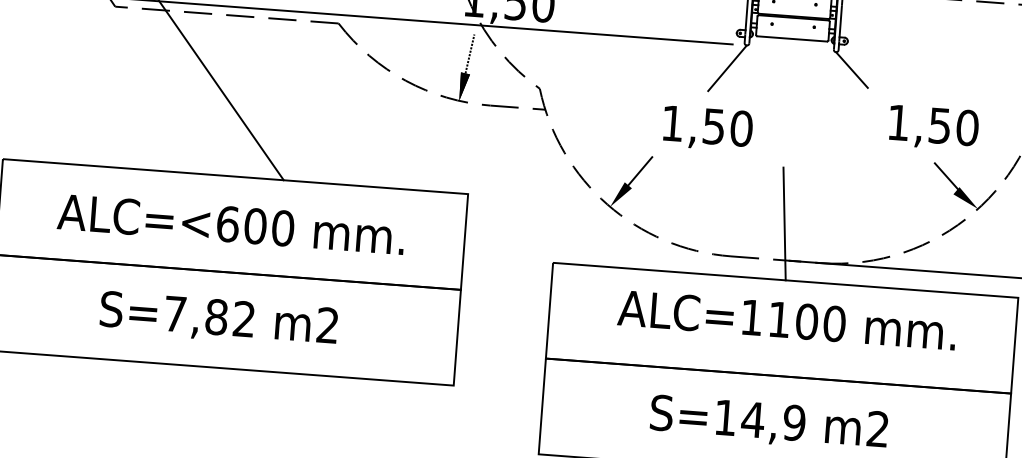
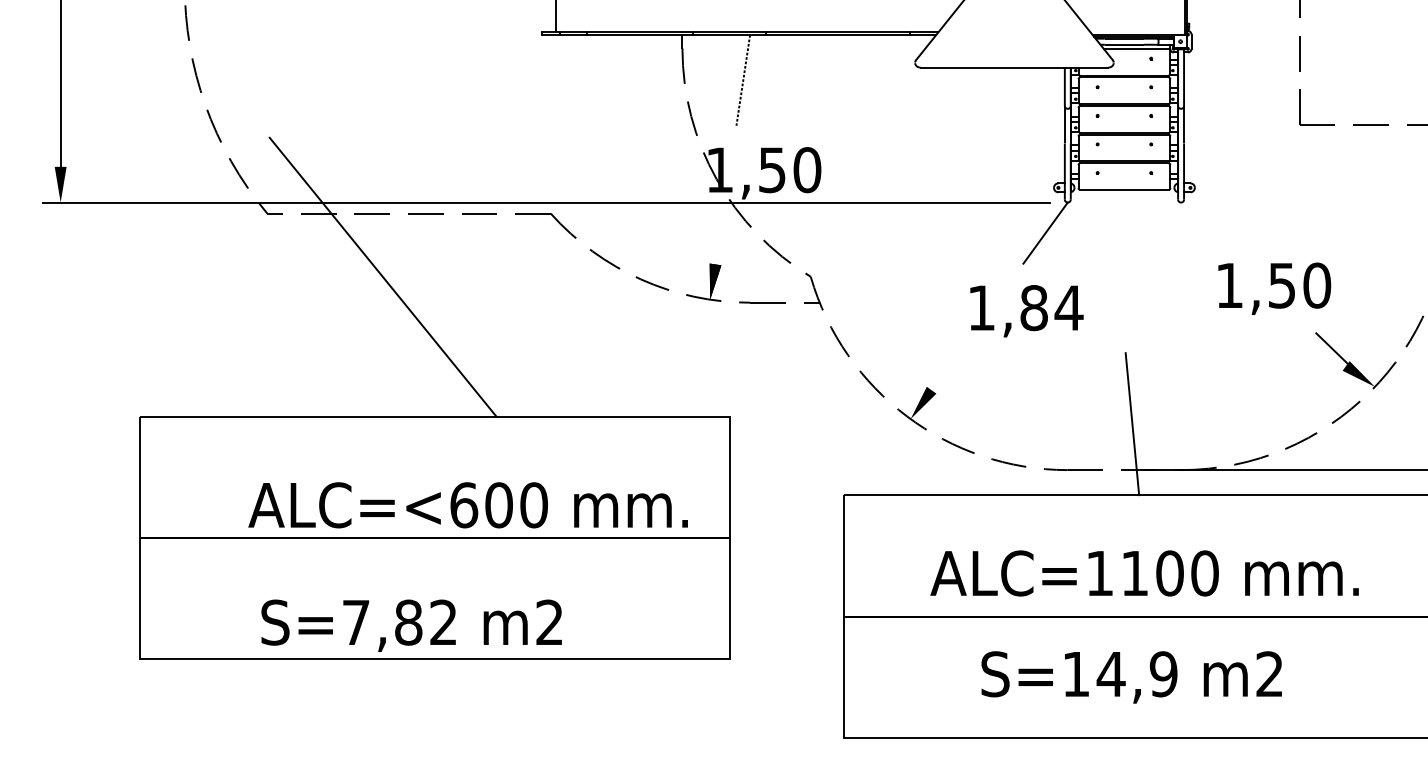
line: (470, 53) -> (719, 239), removed
line: (851, 69) -> (1202, 223), removed
text: (933, 127) -> (1274, 288), moved
text: (727, 128) -> (1051, 308), 1,50 -> 1,84
line: (640, 171) -> (945, 371), removed
text: (230, 224) -> (467, 505), moved
text: (218, 319) -> (411, 625), moved
text: (786, 320) -> (1144, 573), moved

